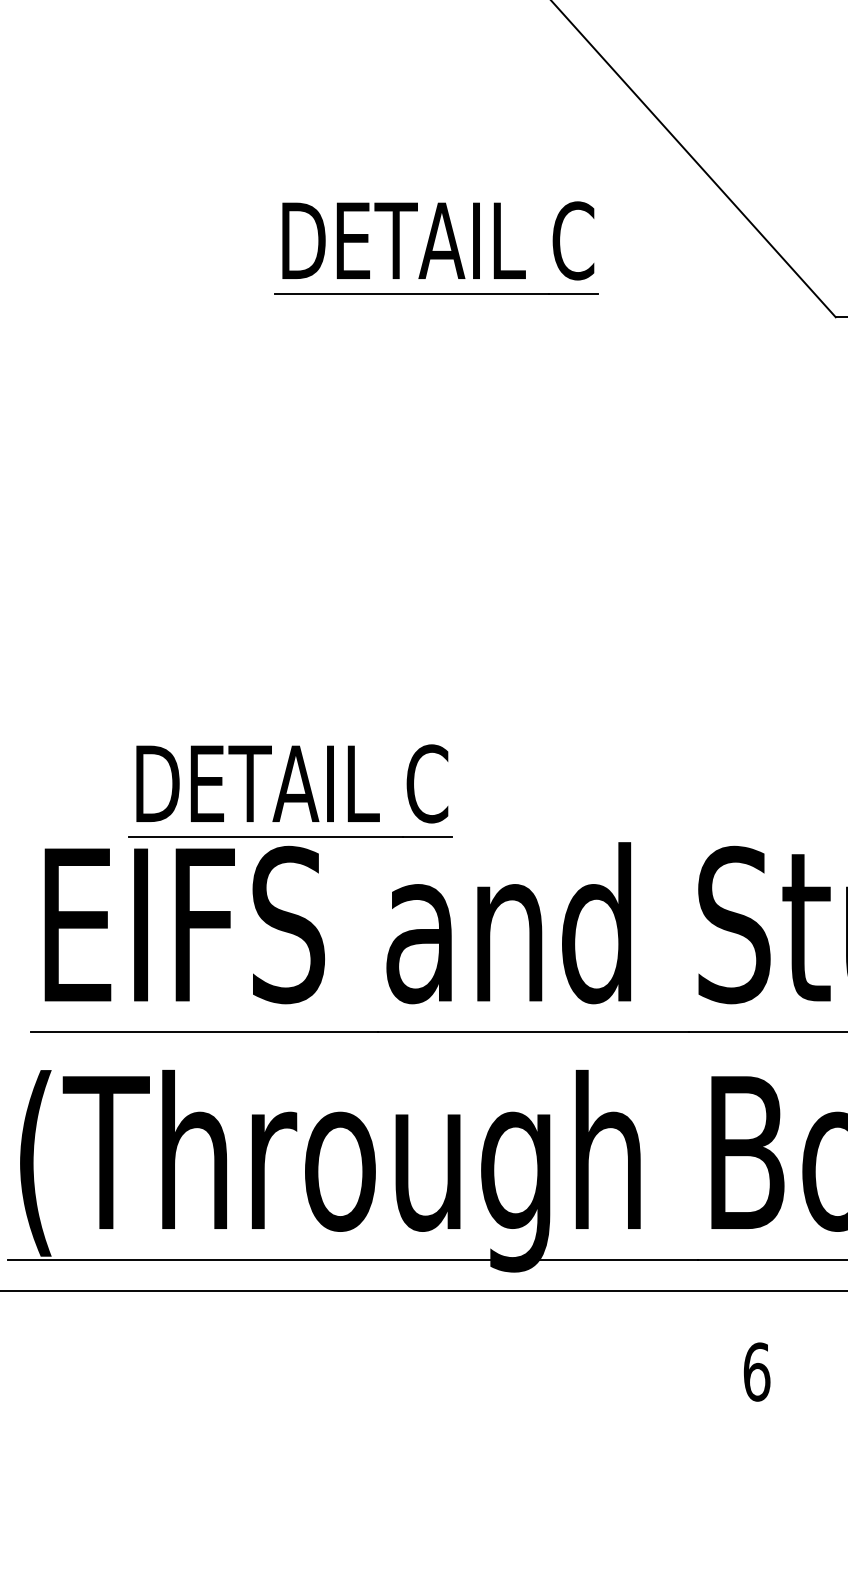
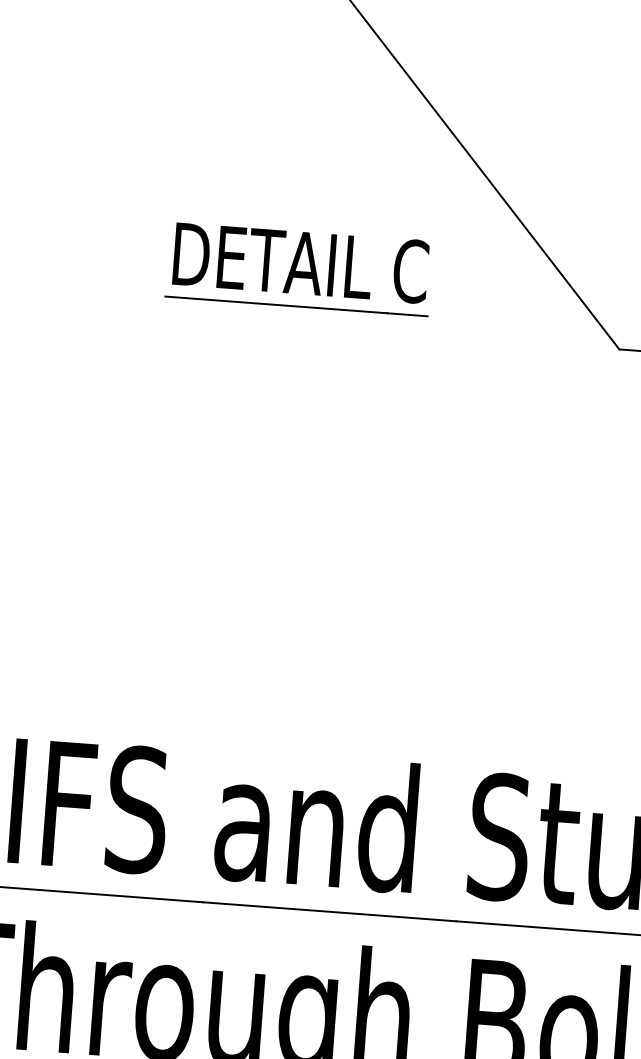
part: (290, 790) -> (147, 700), removed

